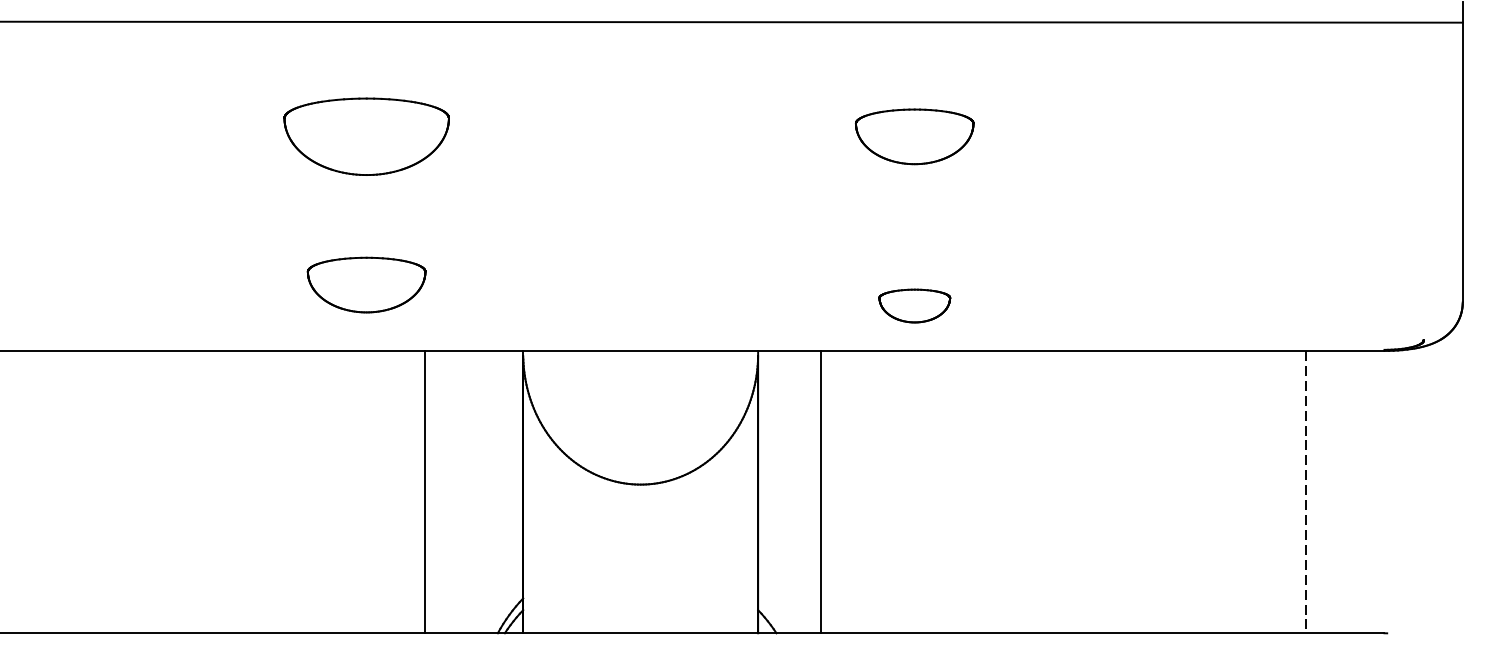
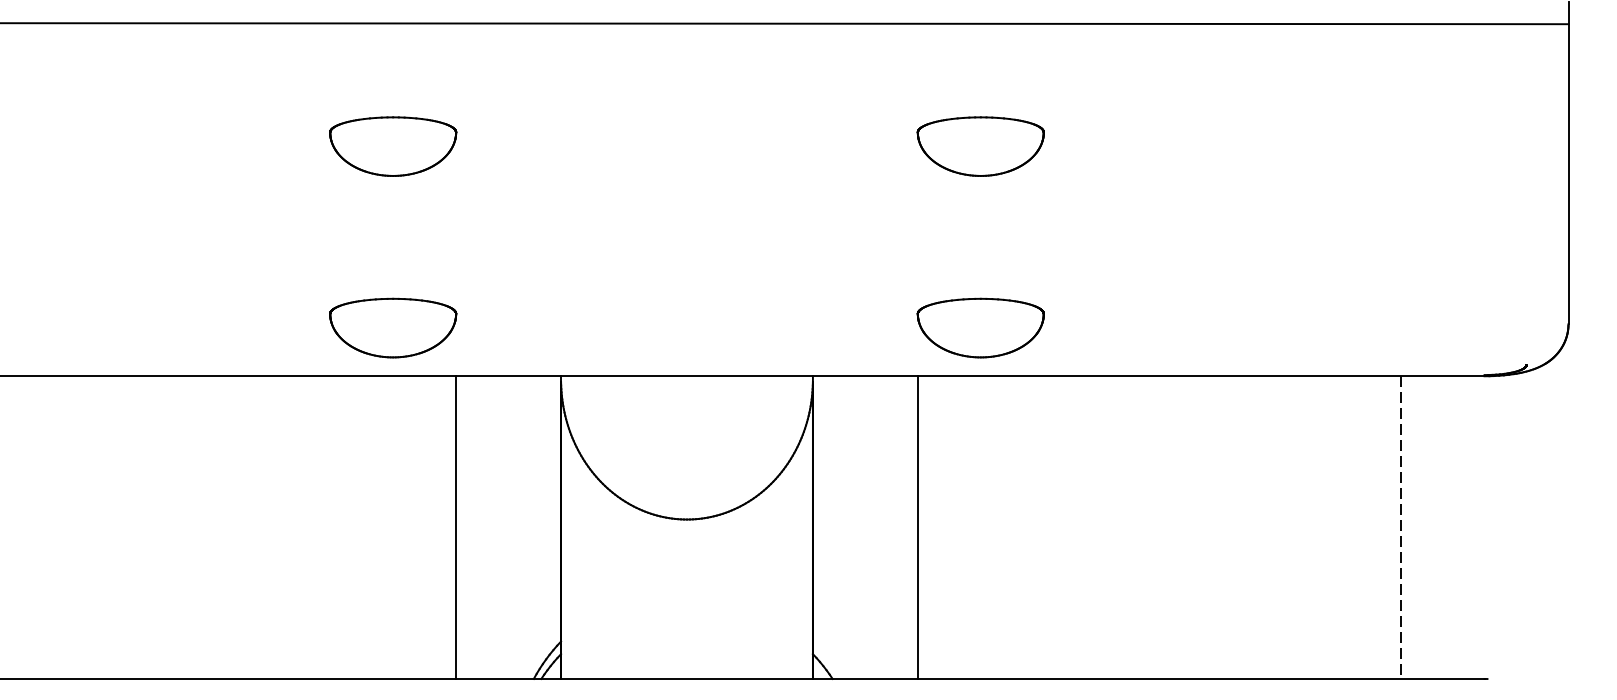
part: (366, 136) -> (392, 146), size x0.71
part: (366, 284) -> (392, 327), moved
part: (914, 305) -> (980, 327), size x1.67
line: (820, 492) -> (917, 528), moved

